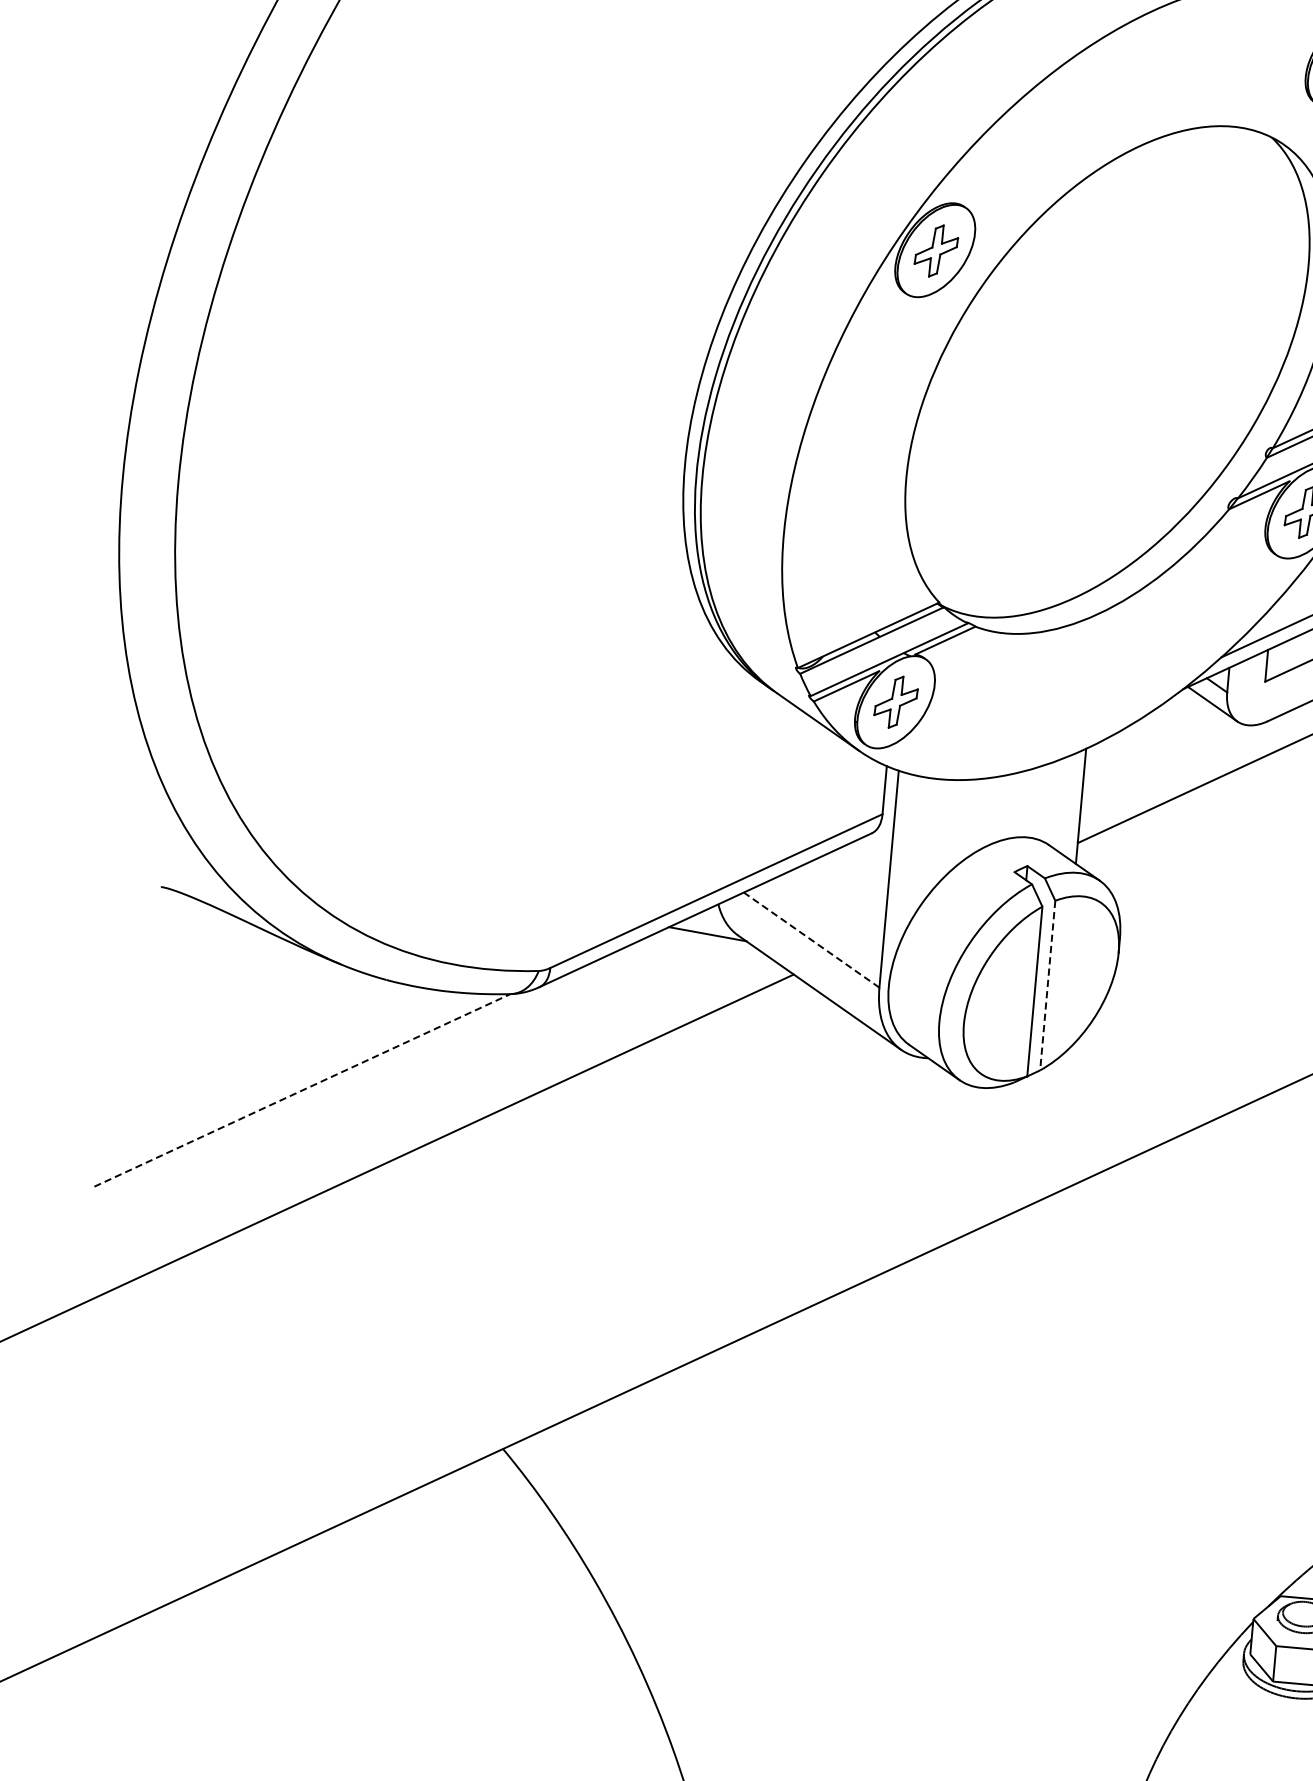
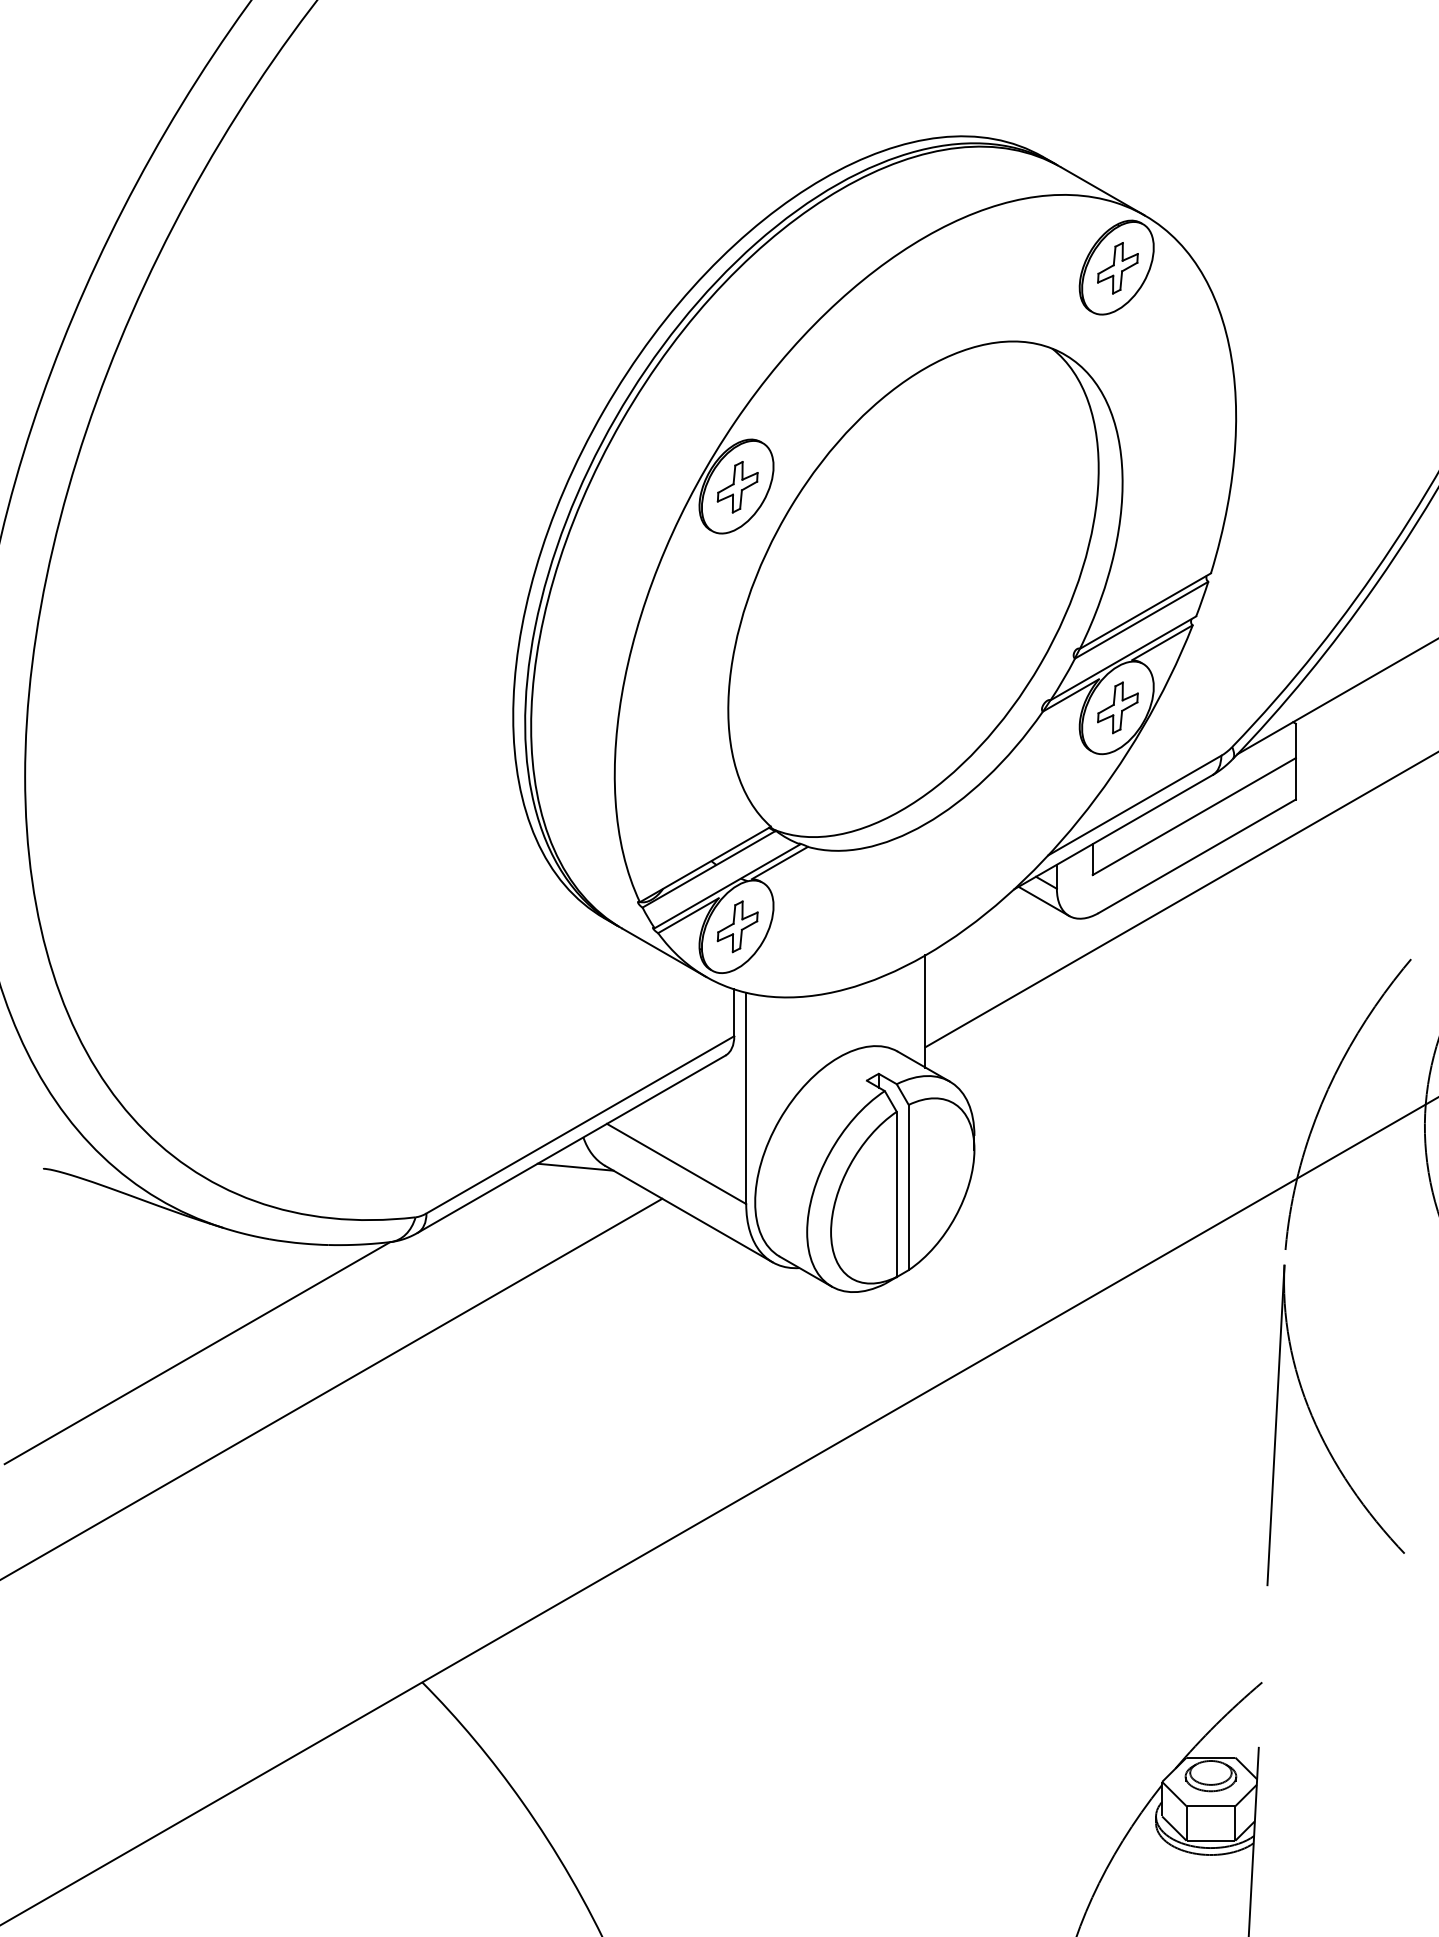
line: (811, 939) -> (676, 1163), dashed -> solid
line: (1047, 985) -> (908, 1187), dashed -> solid
line: (302, 1089) -> (197, 1352), dashed -> solid

